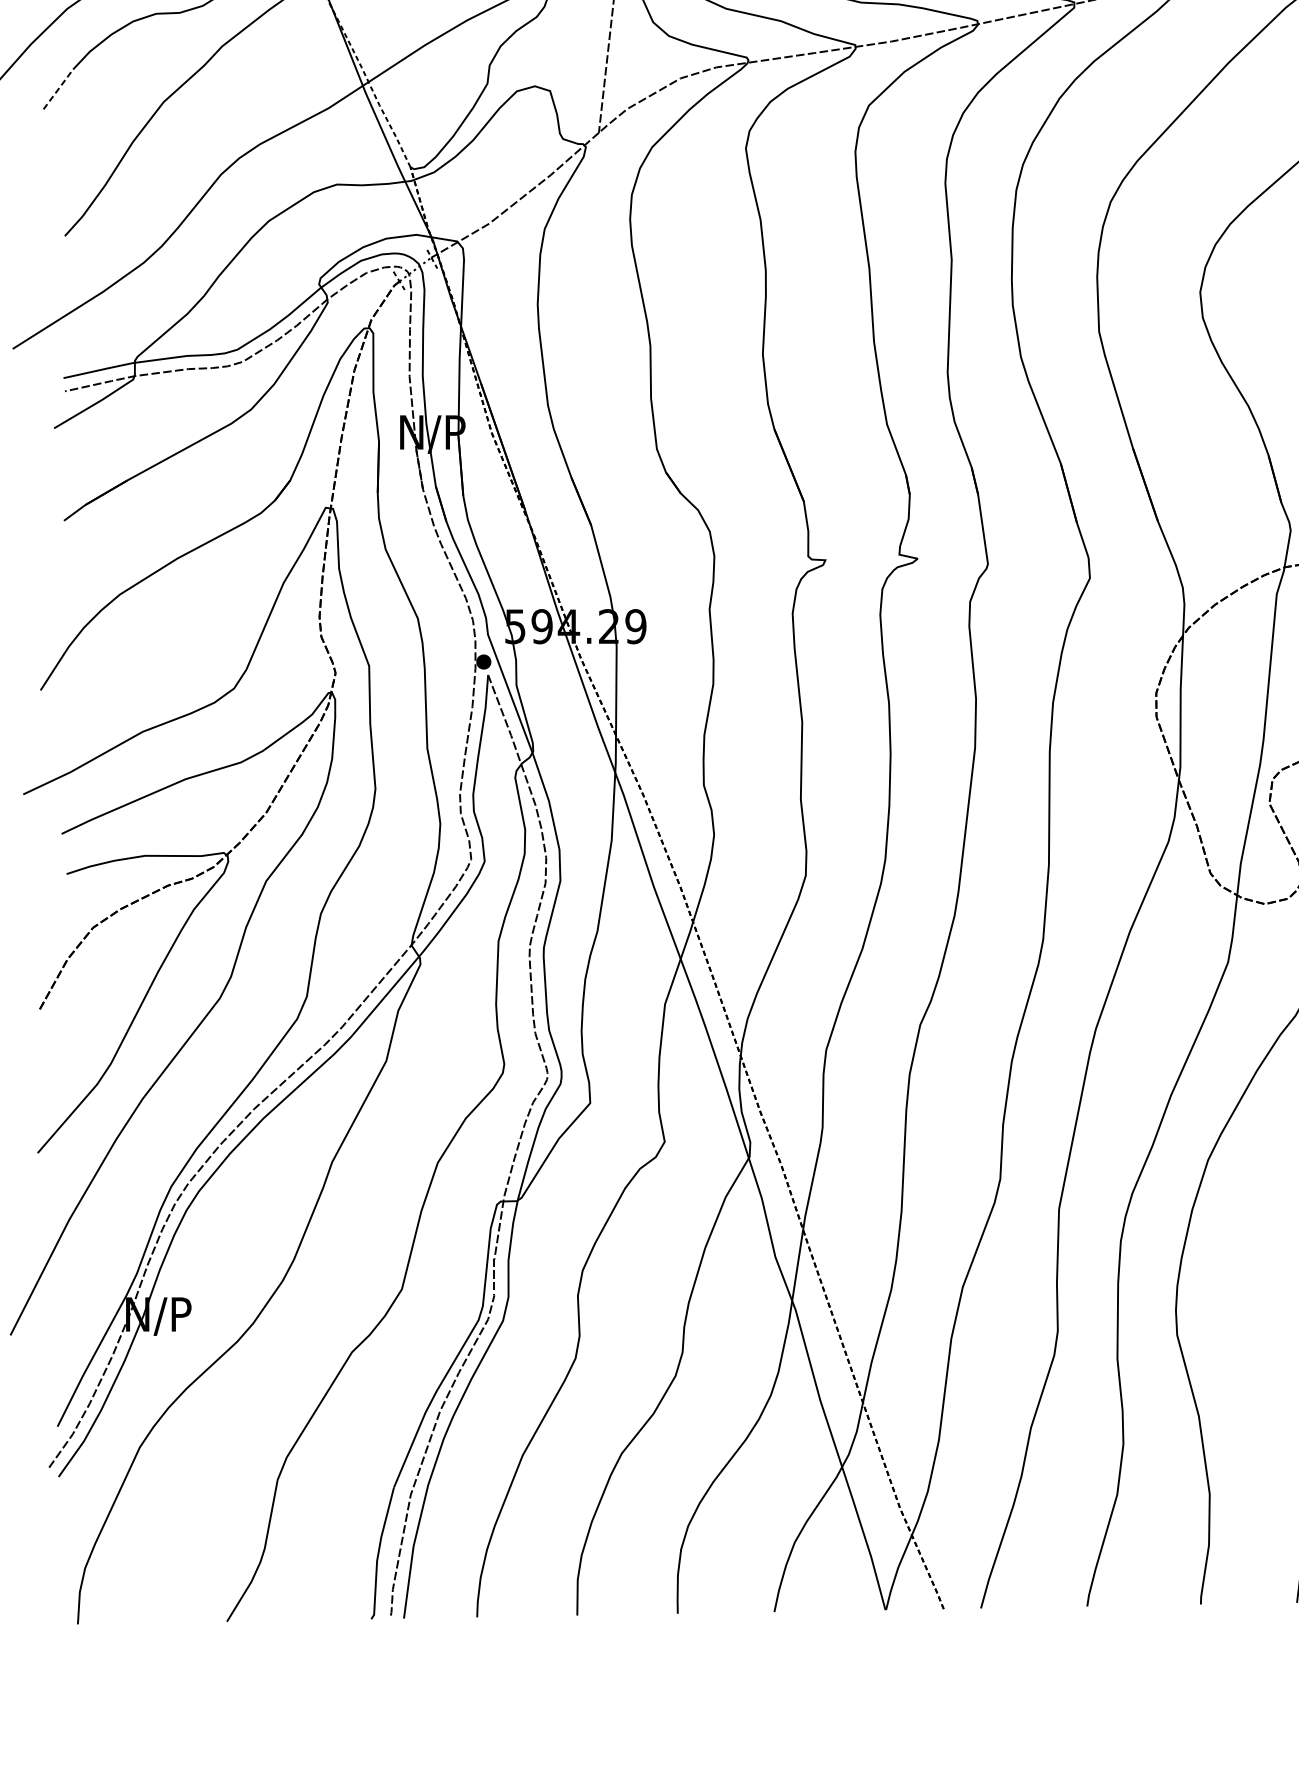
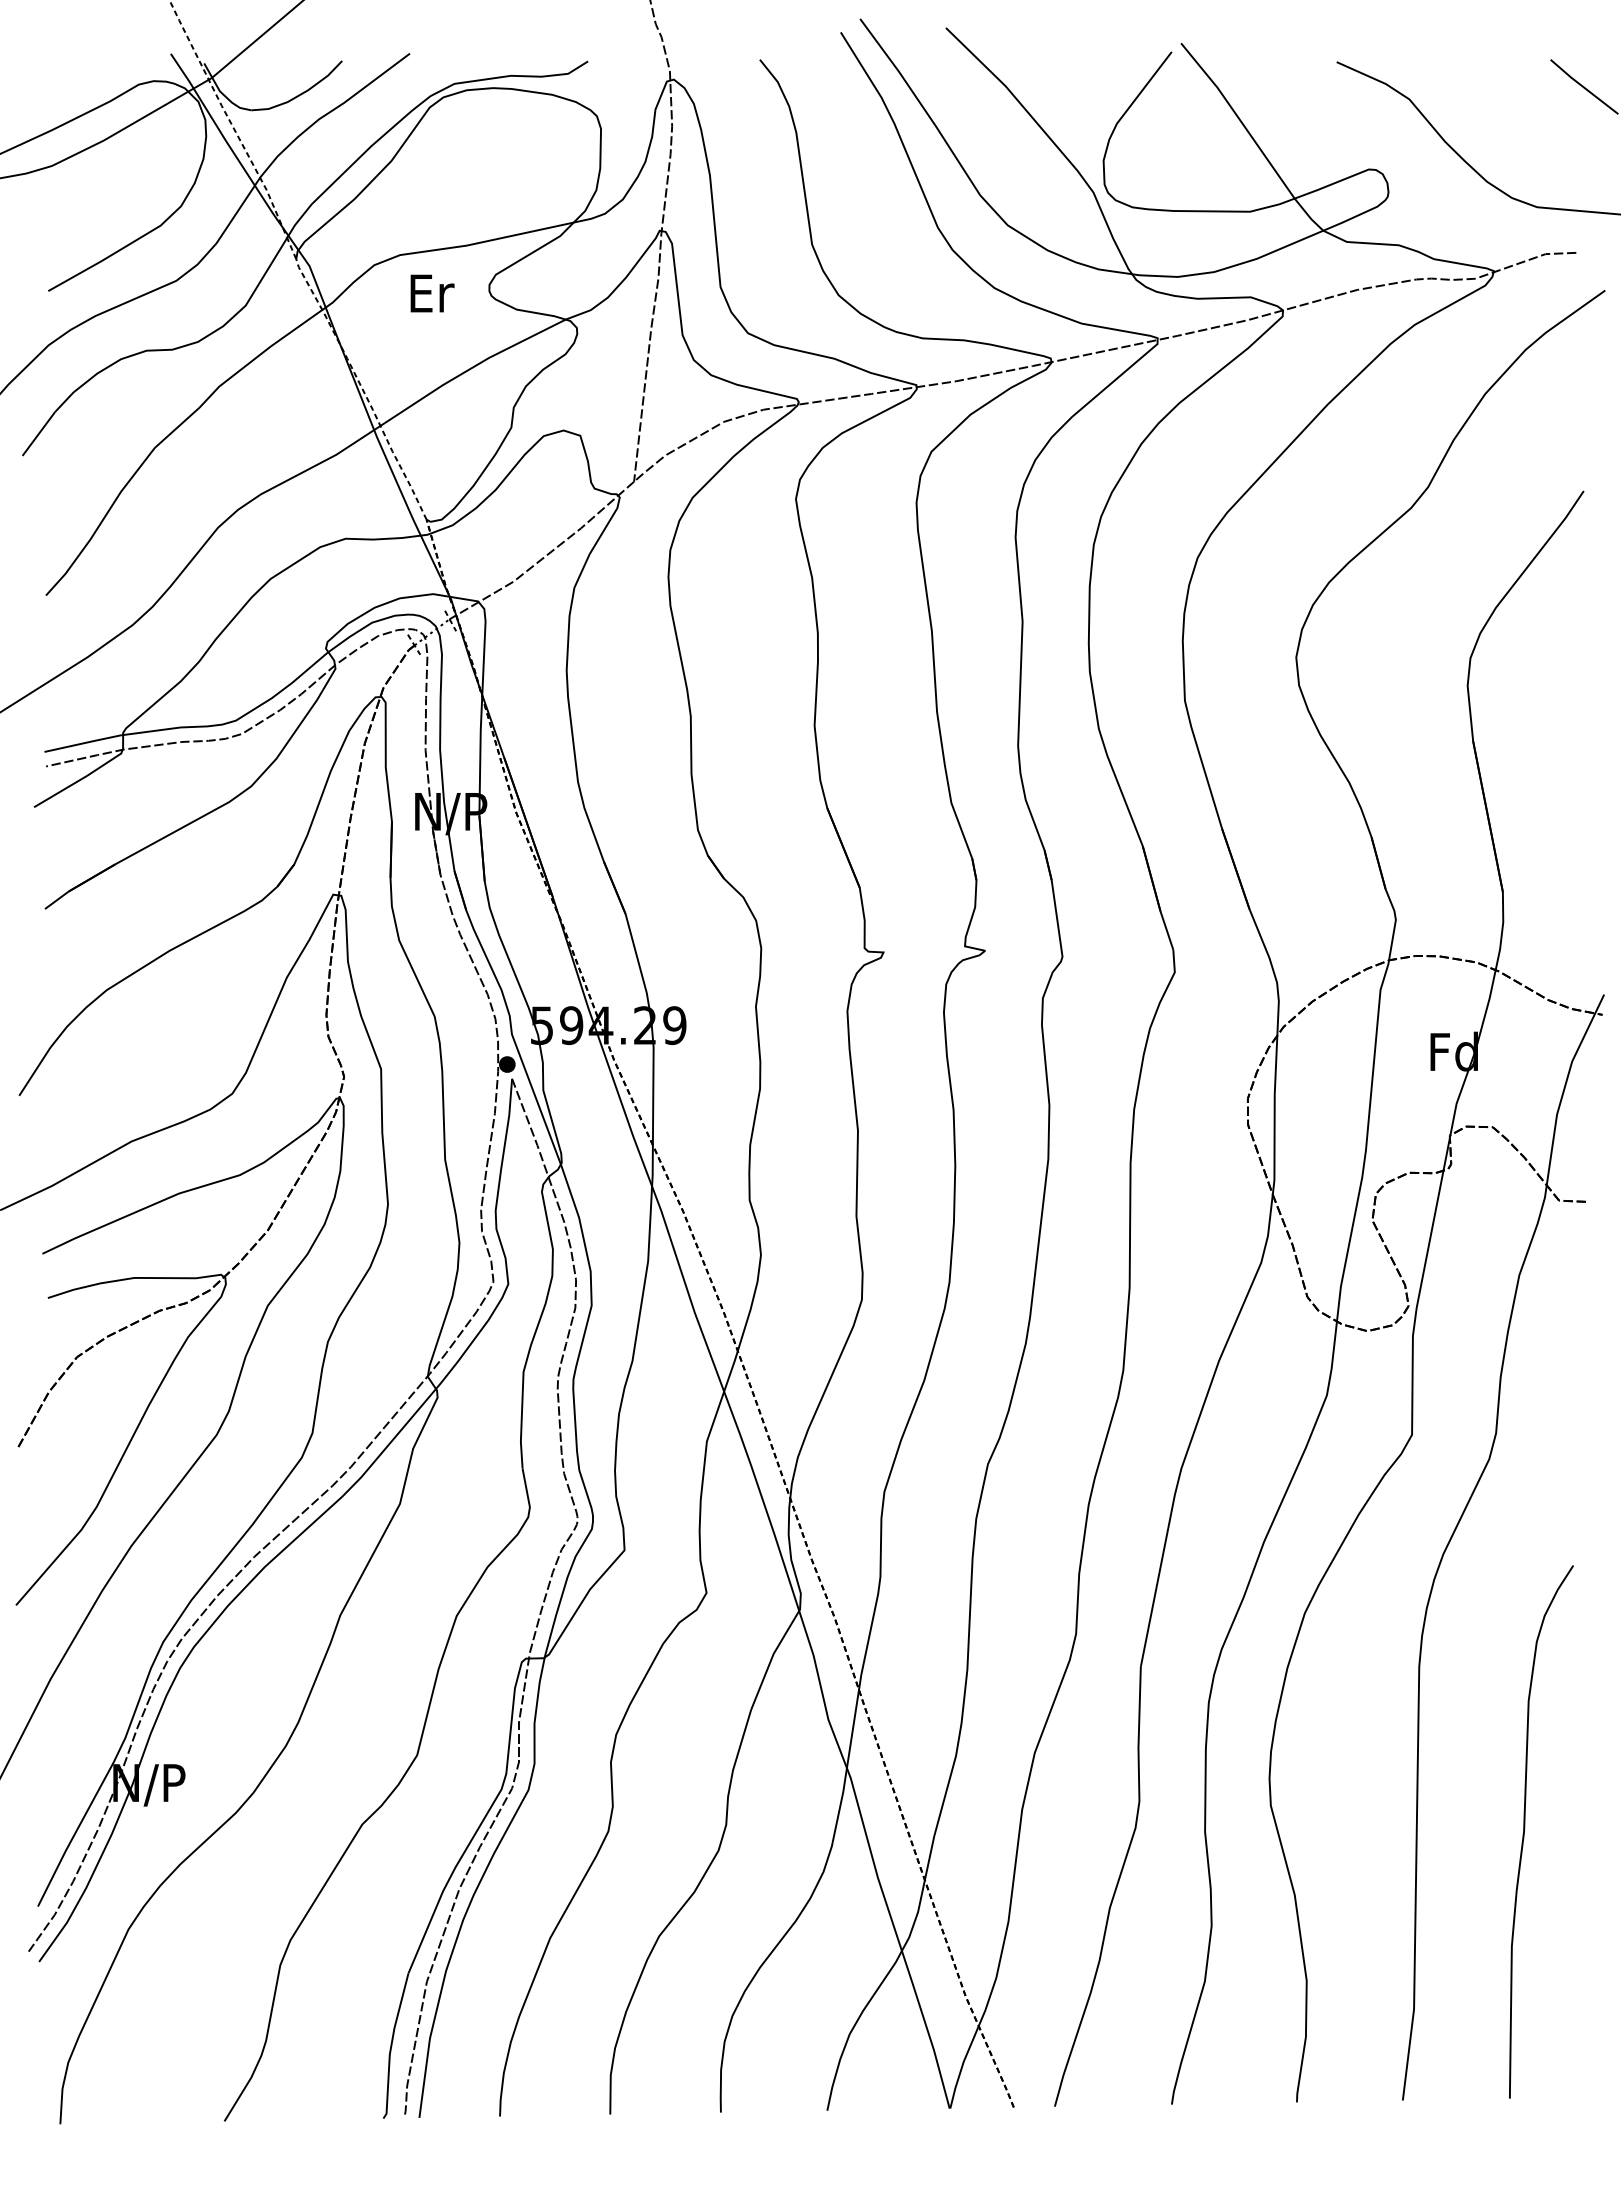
line: (58, 88) -> (39, 433), dashed -> solid

